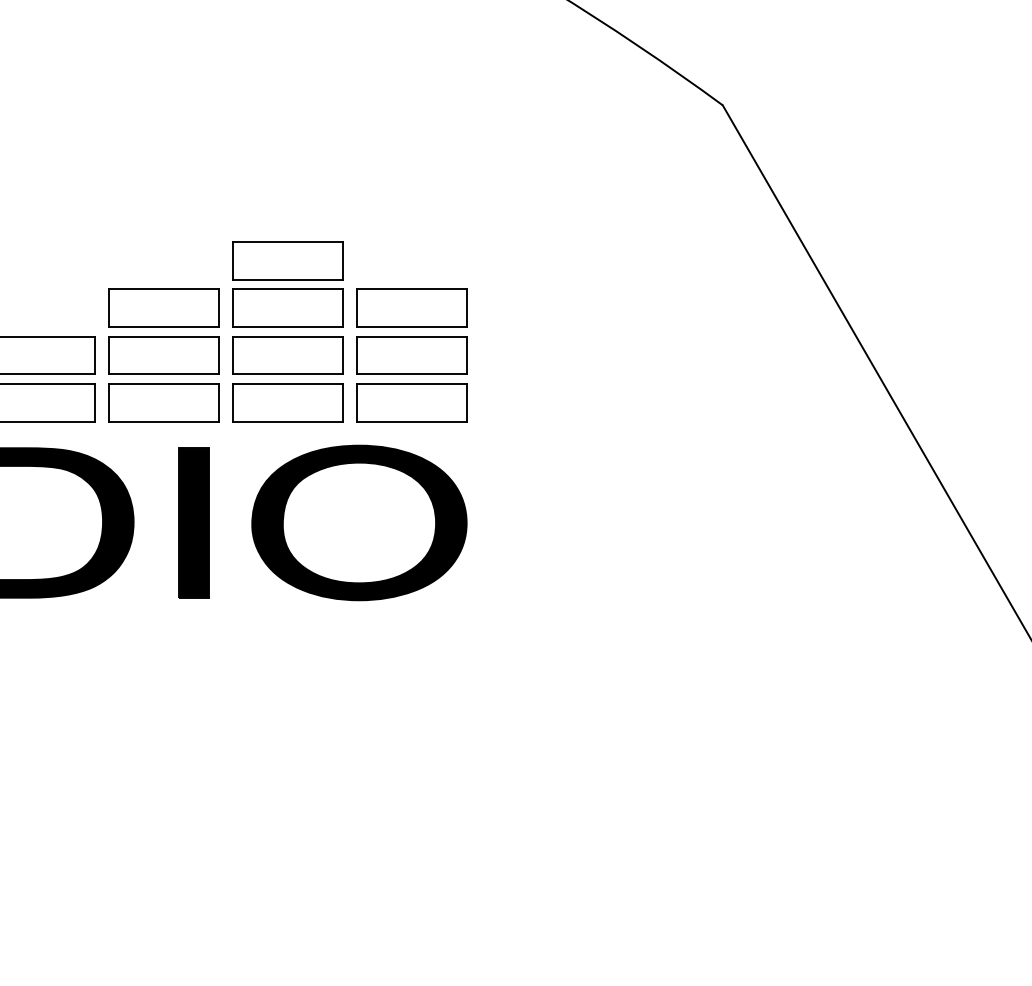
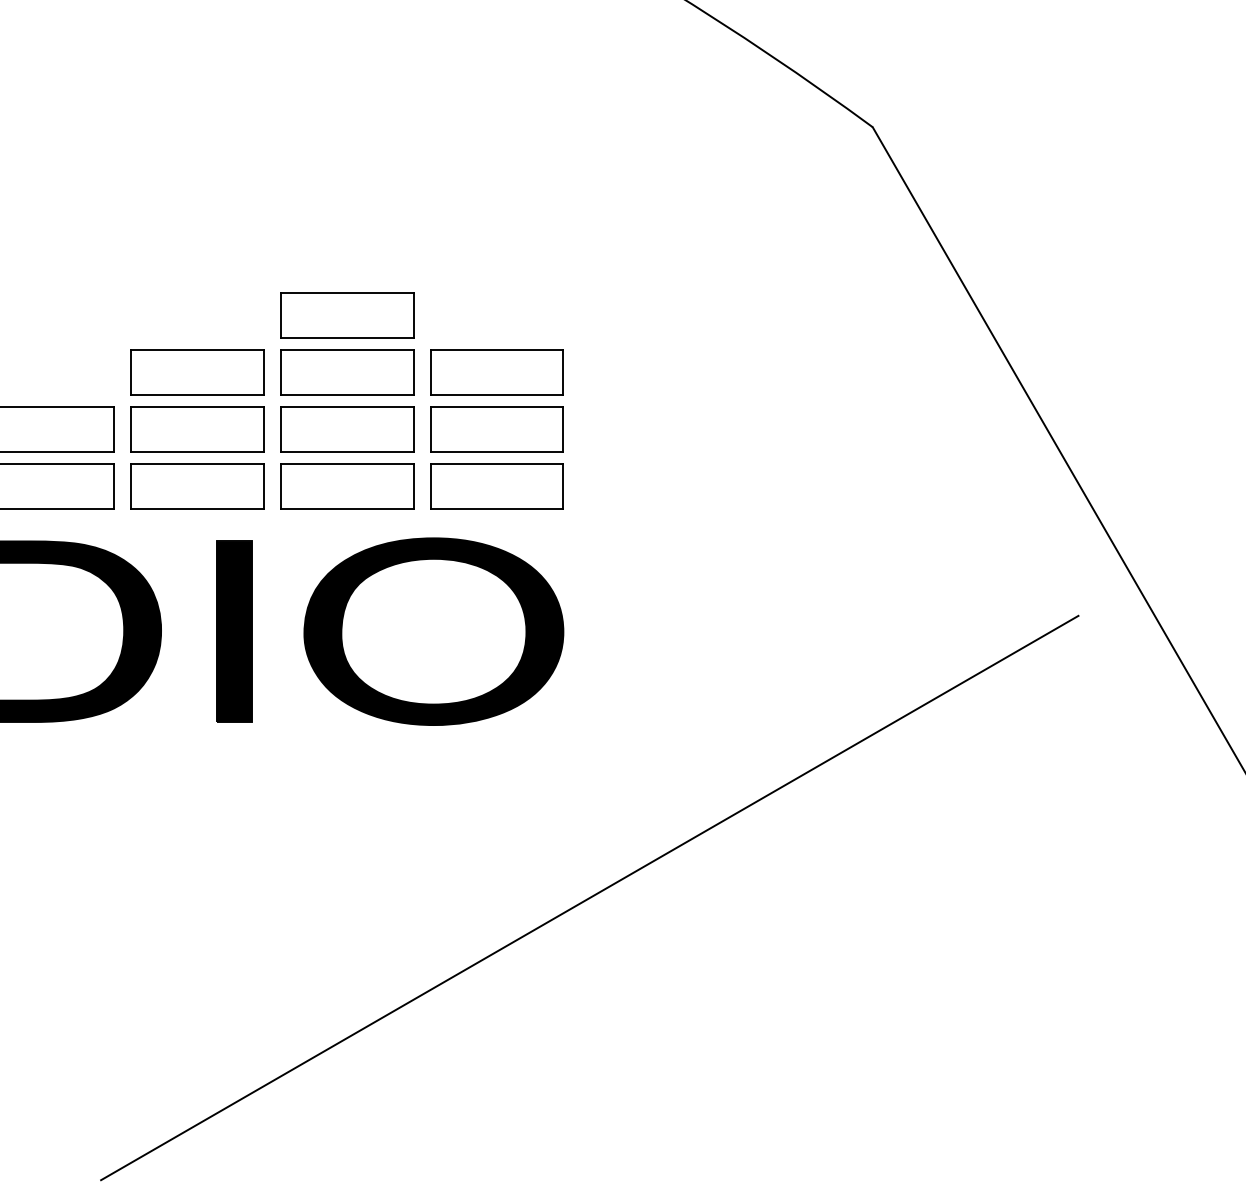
line: (488, 743) -> (589, 897), added

